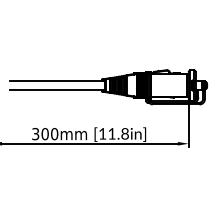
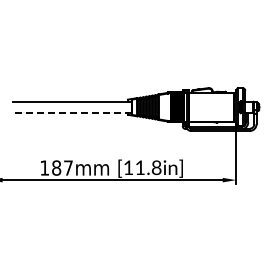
line: (57, 89) -> (71, 112), solid -> dashed
text: (45, 133) -> (56, 167), 300mm -> 187mm

